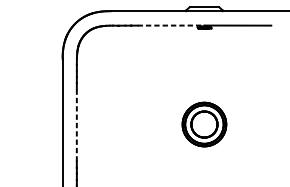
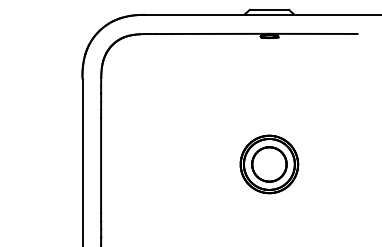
line: (171, 25) -> (225, 33), dashed -> solid
line: (77, 125) -> (101, 165), dashed -> solid

